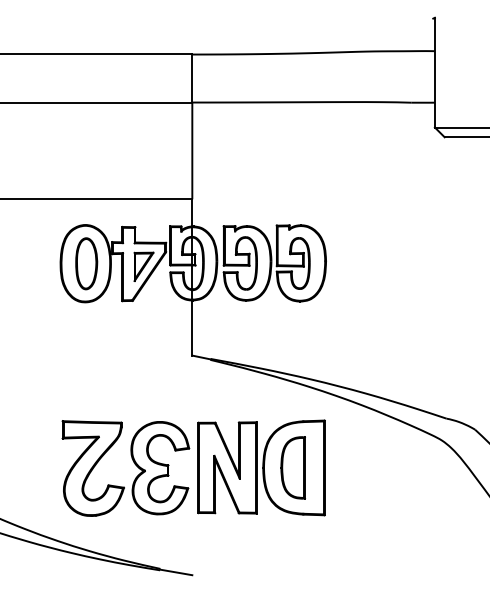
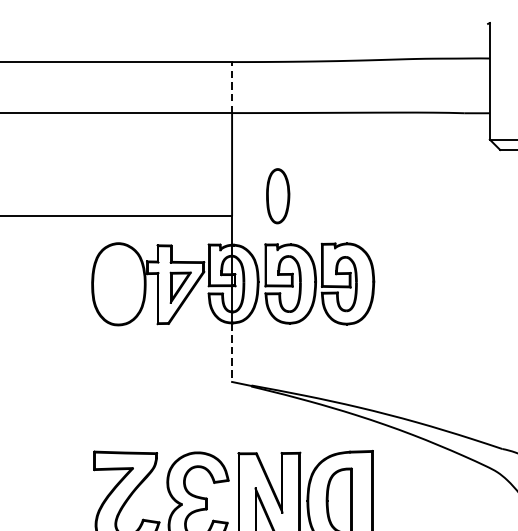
line: (192, 77) -> (232, 86), solid -> dashed
part: (86, 263) -> (277, 195), moved
line: (192, 328) -> (232, 353), solid -> dashed

